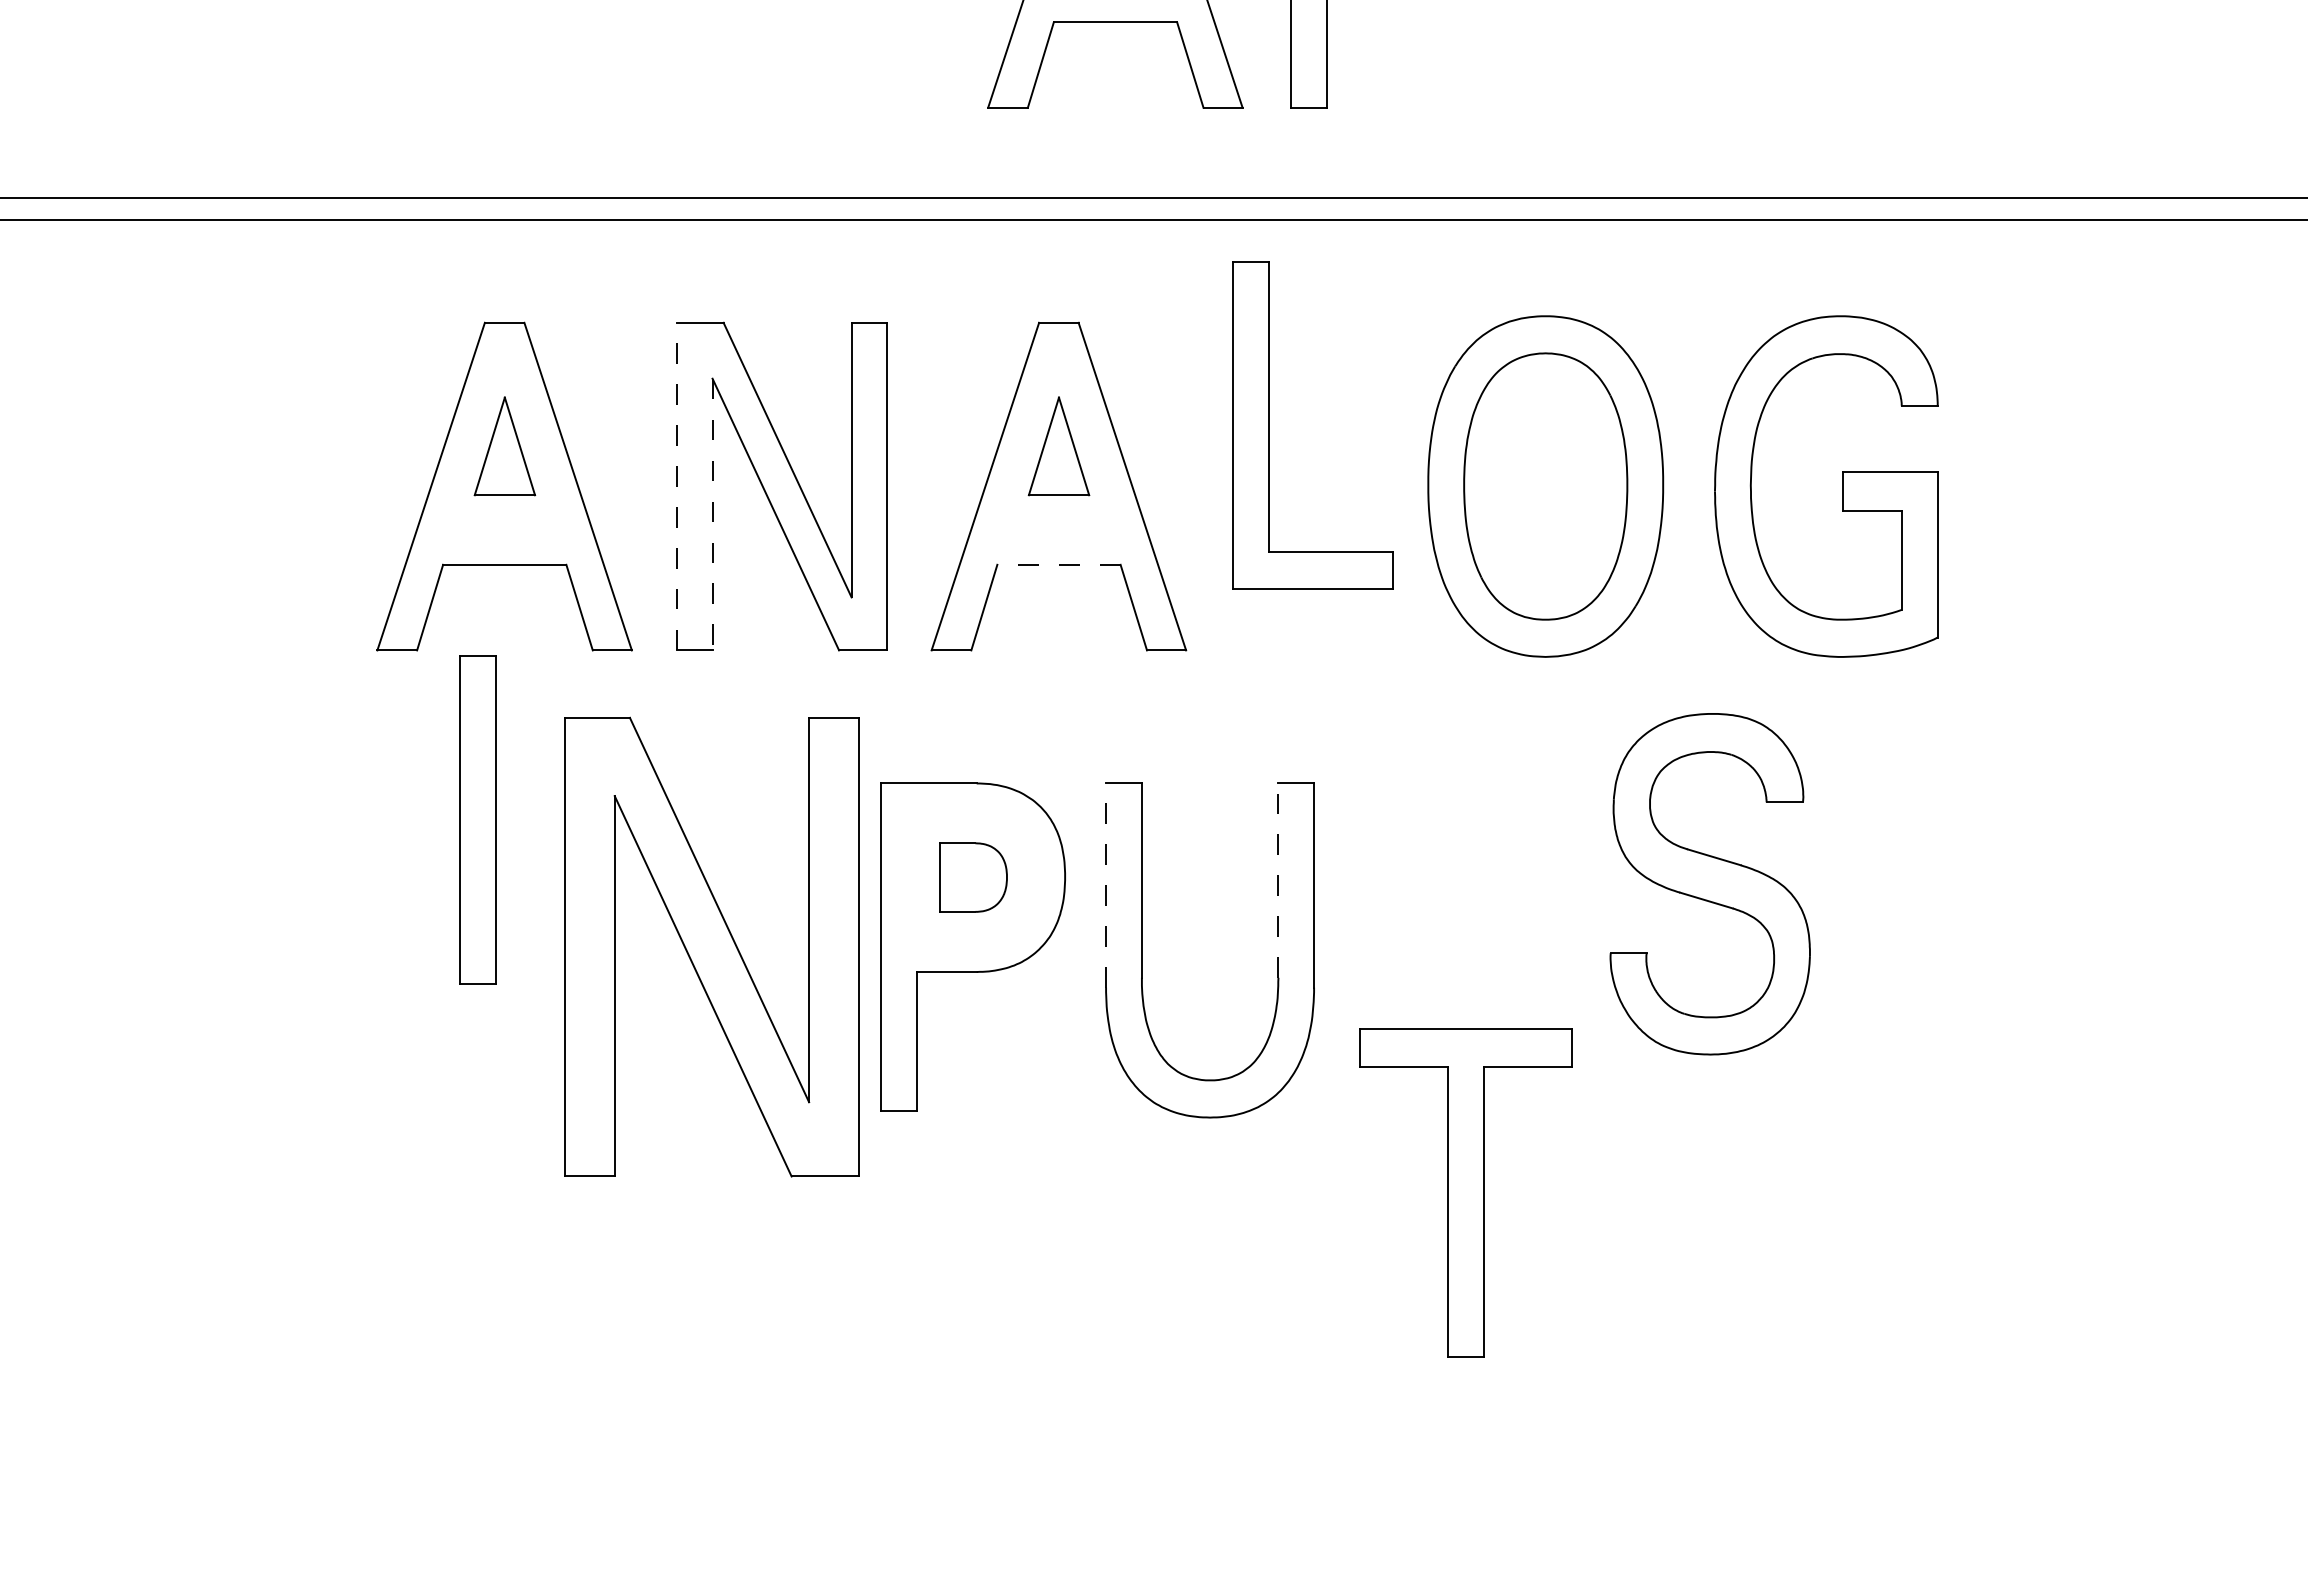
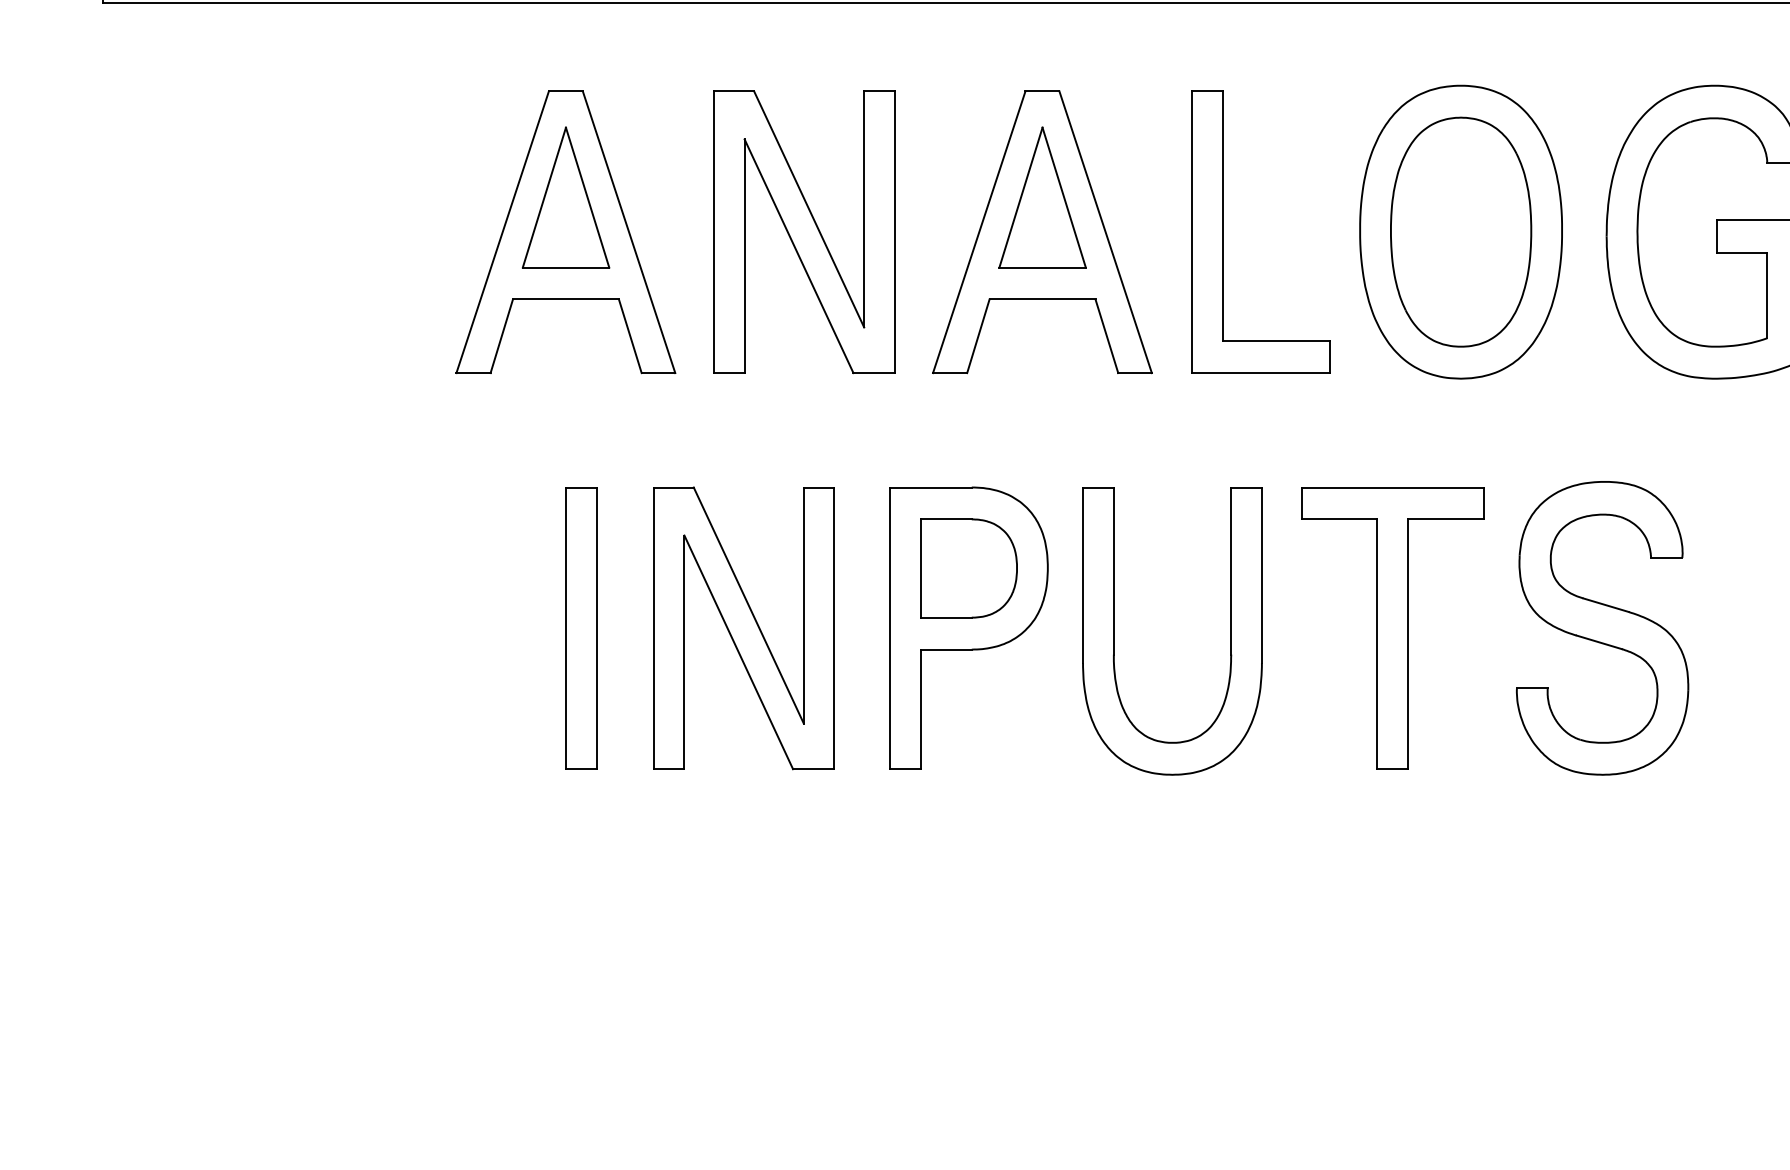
part: (1269, 425) -> (1223, 232), moved
part: (504, 446) -> (565, 197), size x1.67
part: (1058, 446) -> (1042, 197), size x1.67
line: (676, 486) -> (713, 232), dashed -> solid
line: (712, 514) -> (744, 256), dashed -> solid
line: (1058, 564) -> (1042, 299), dashed -> solid
part: (477, 819) -> (581, 627), moved
part: (973, 877) -> (969, 568), size x1.67
line: (1278, 880) -> (1231, 570), dashed -> solid
part: (1709, 884) -> (1601, 628), moved
line: (1106, 885) -> (1083, 575), dashed -> solid
part: (711, 947) -> (743, 628), size x0.71
part: (1465, 1192) -> (1392, 627), moved

